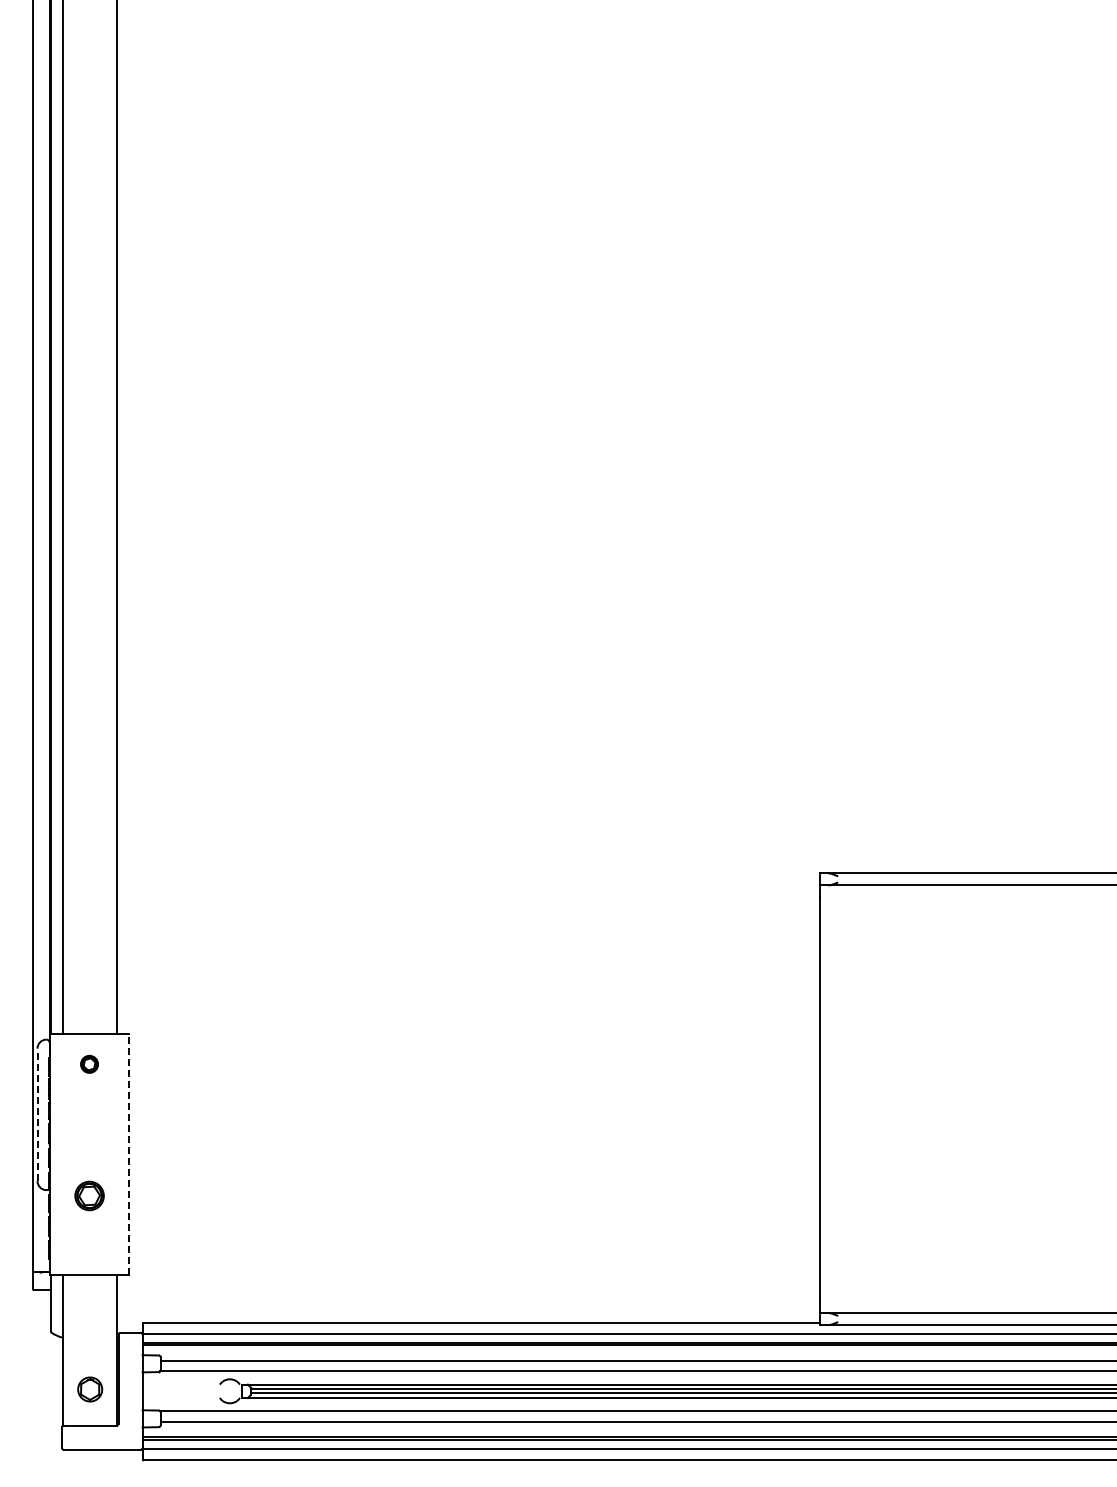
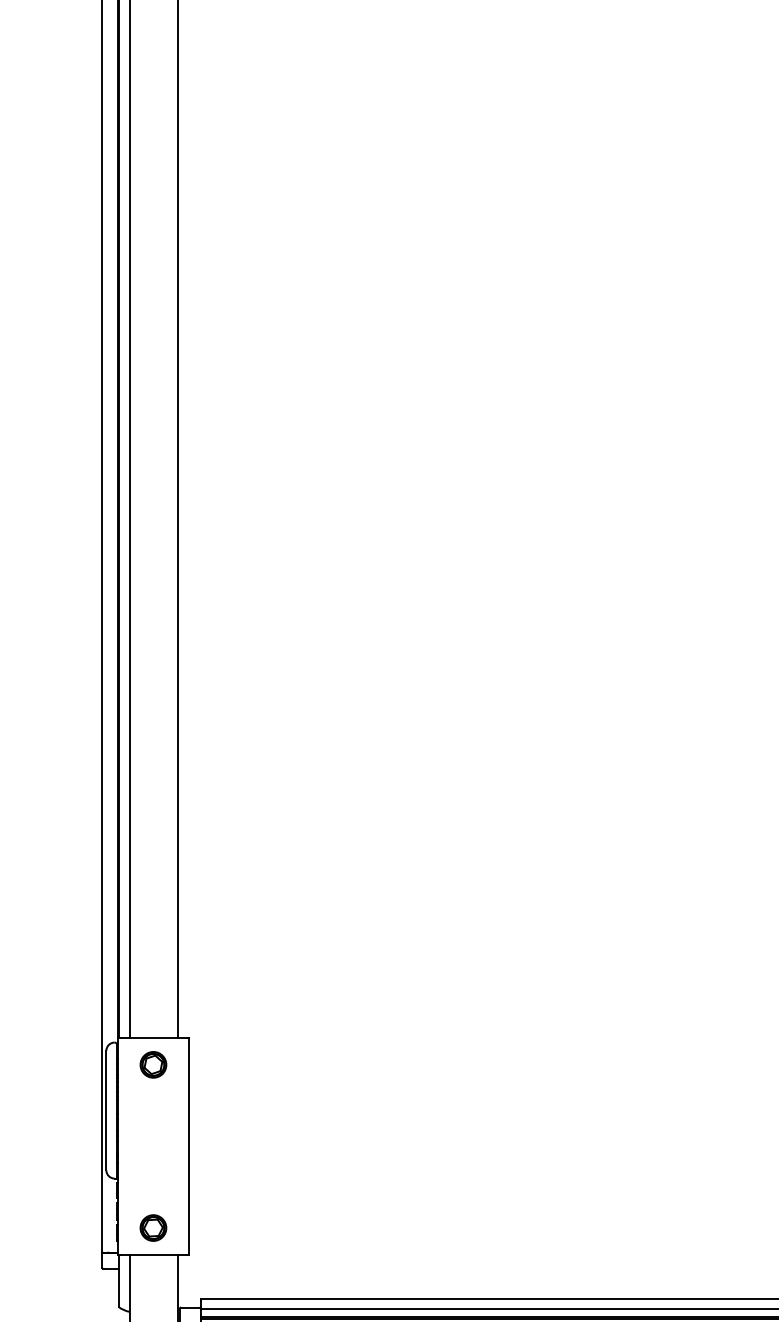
part: (89, 1064) -> (153, 1065), size x1.67
line: (37, 1114) -> (106, 1110), dashed -> solid
line: (129, 1154) -> (189, 1146), dashed -> solid
part: (89, 1195) -> (153, 1227), moved

